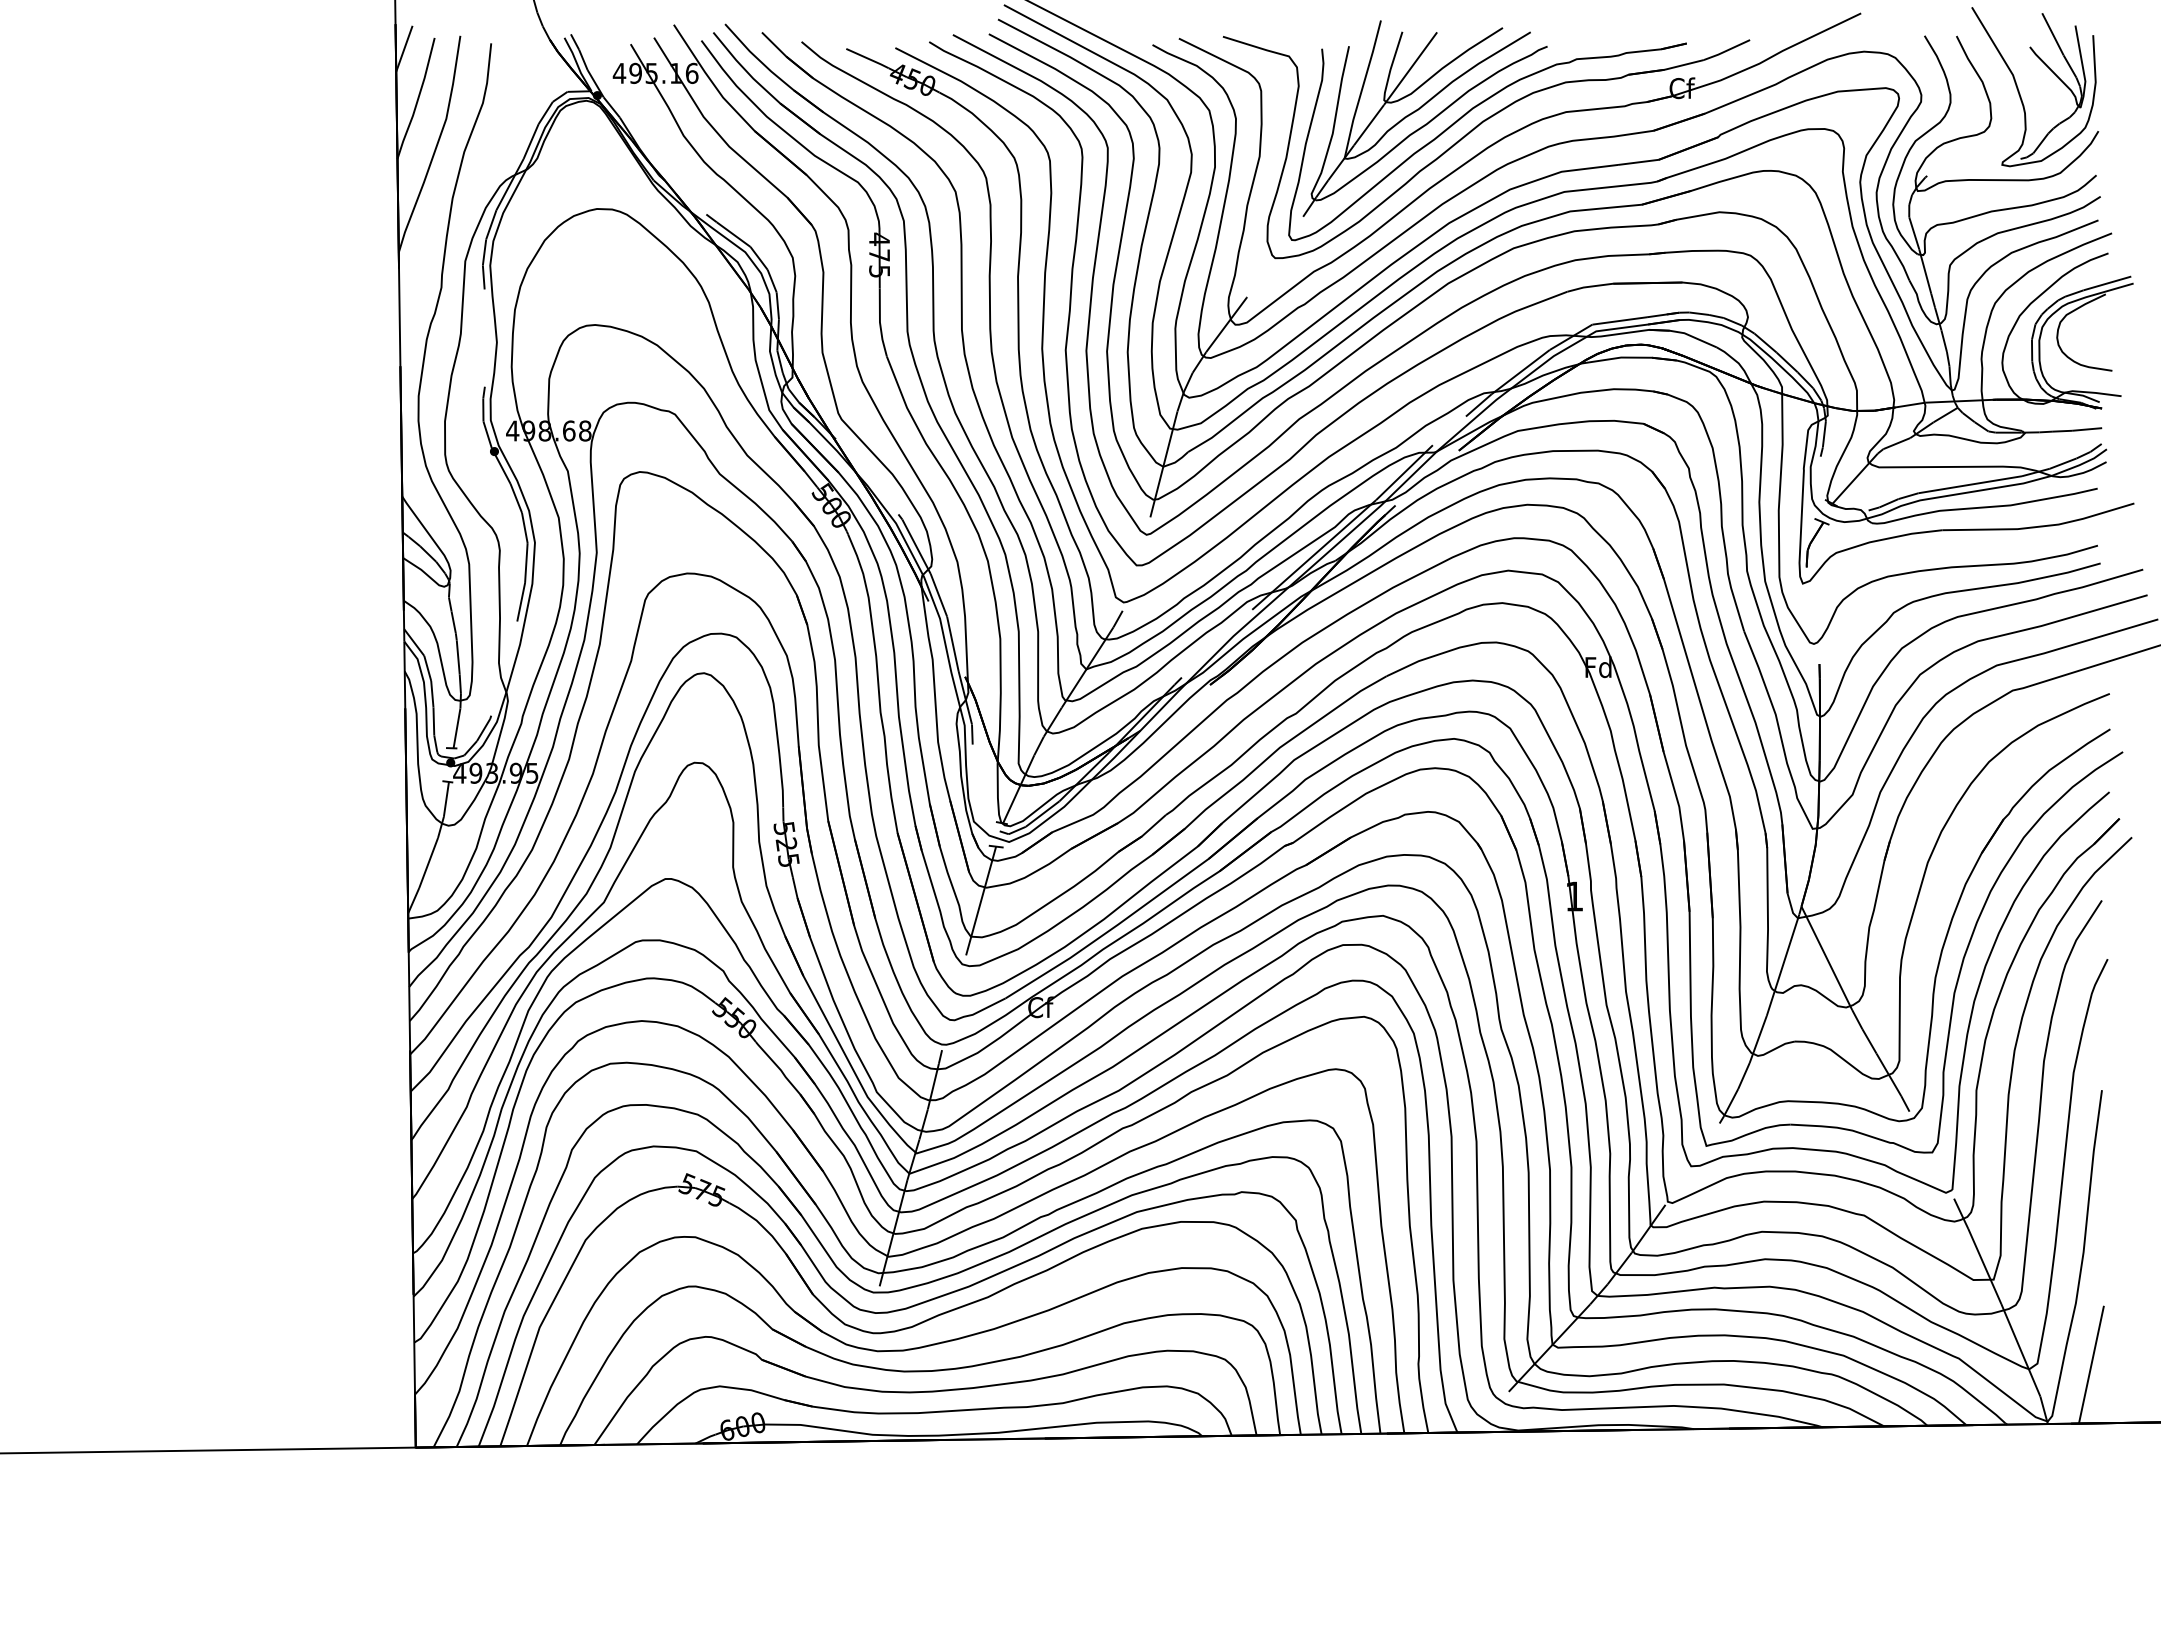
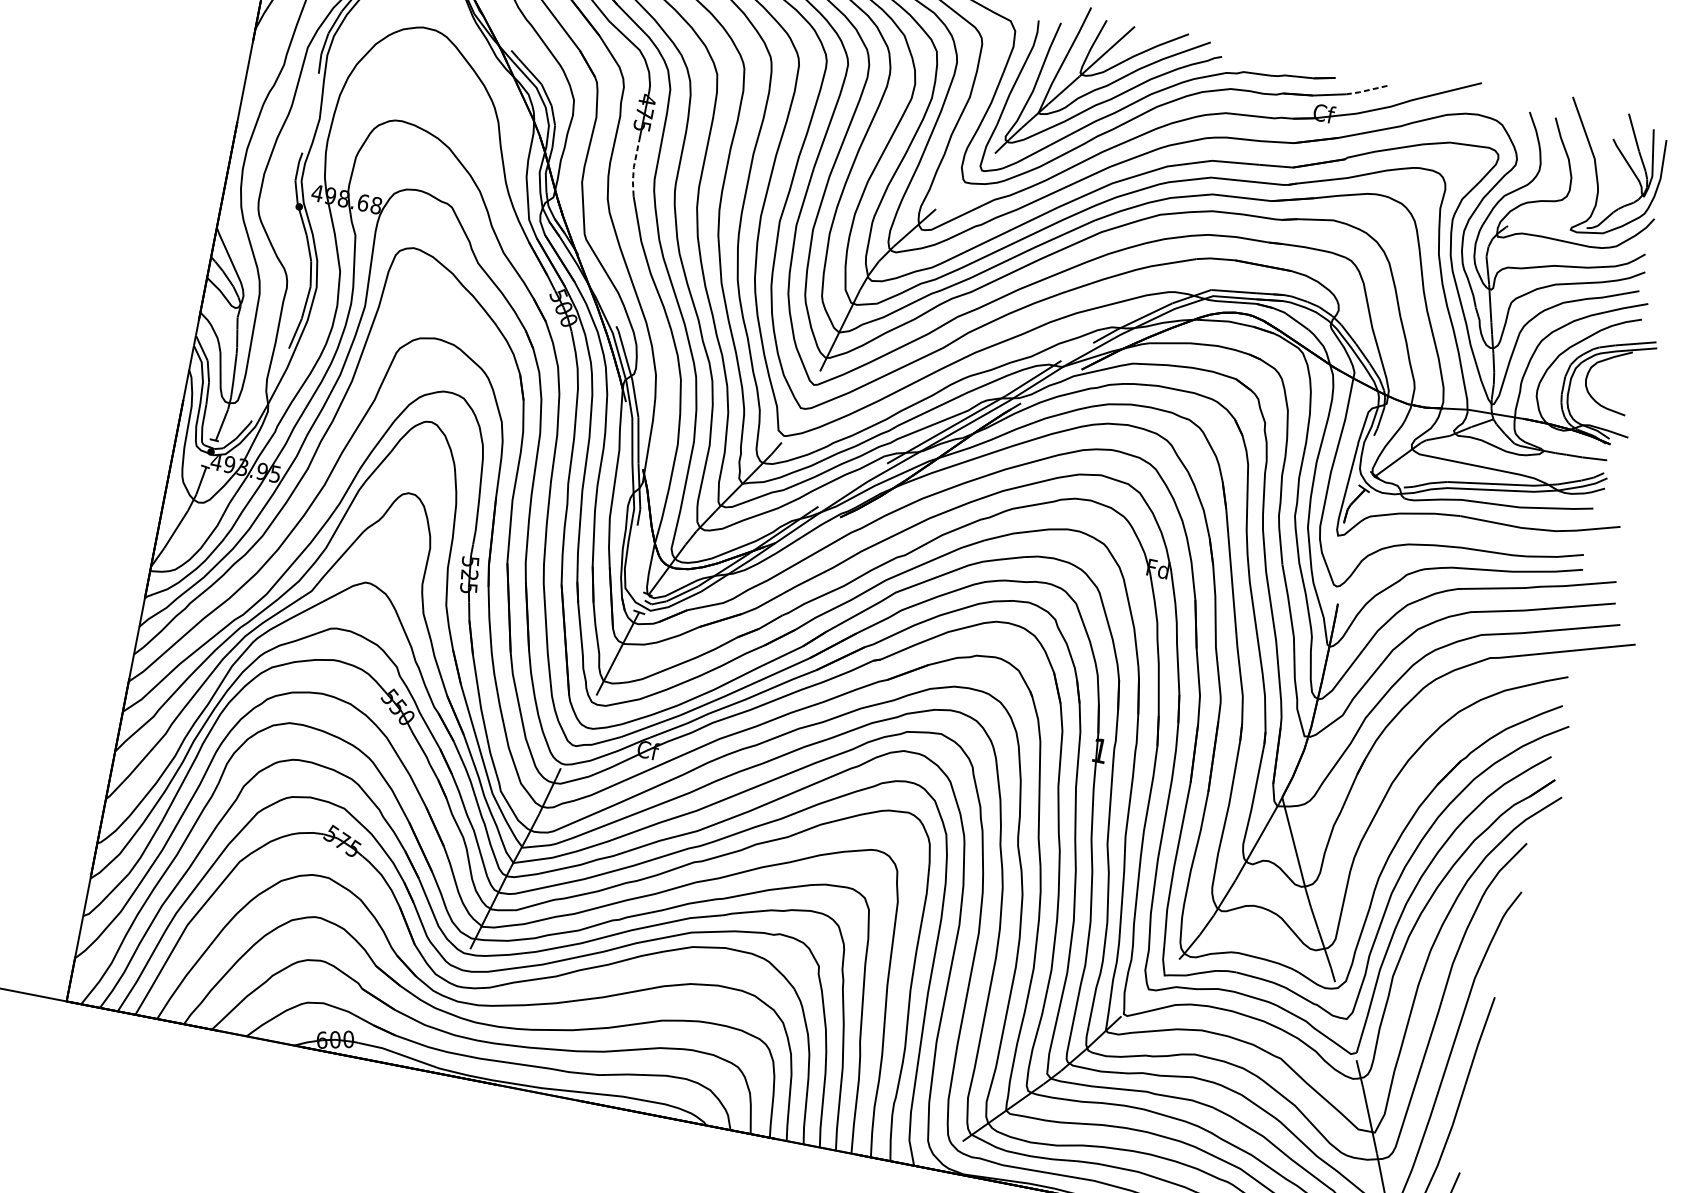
line: (1726, 50) -> (1366, 90), solid -> dashed
line: (880, 323) -> (634, 168), solid -> dashed

